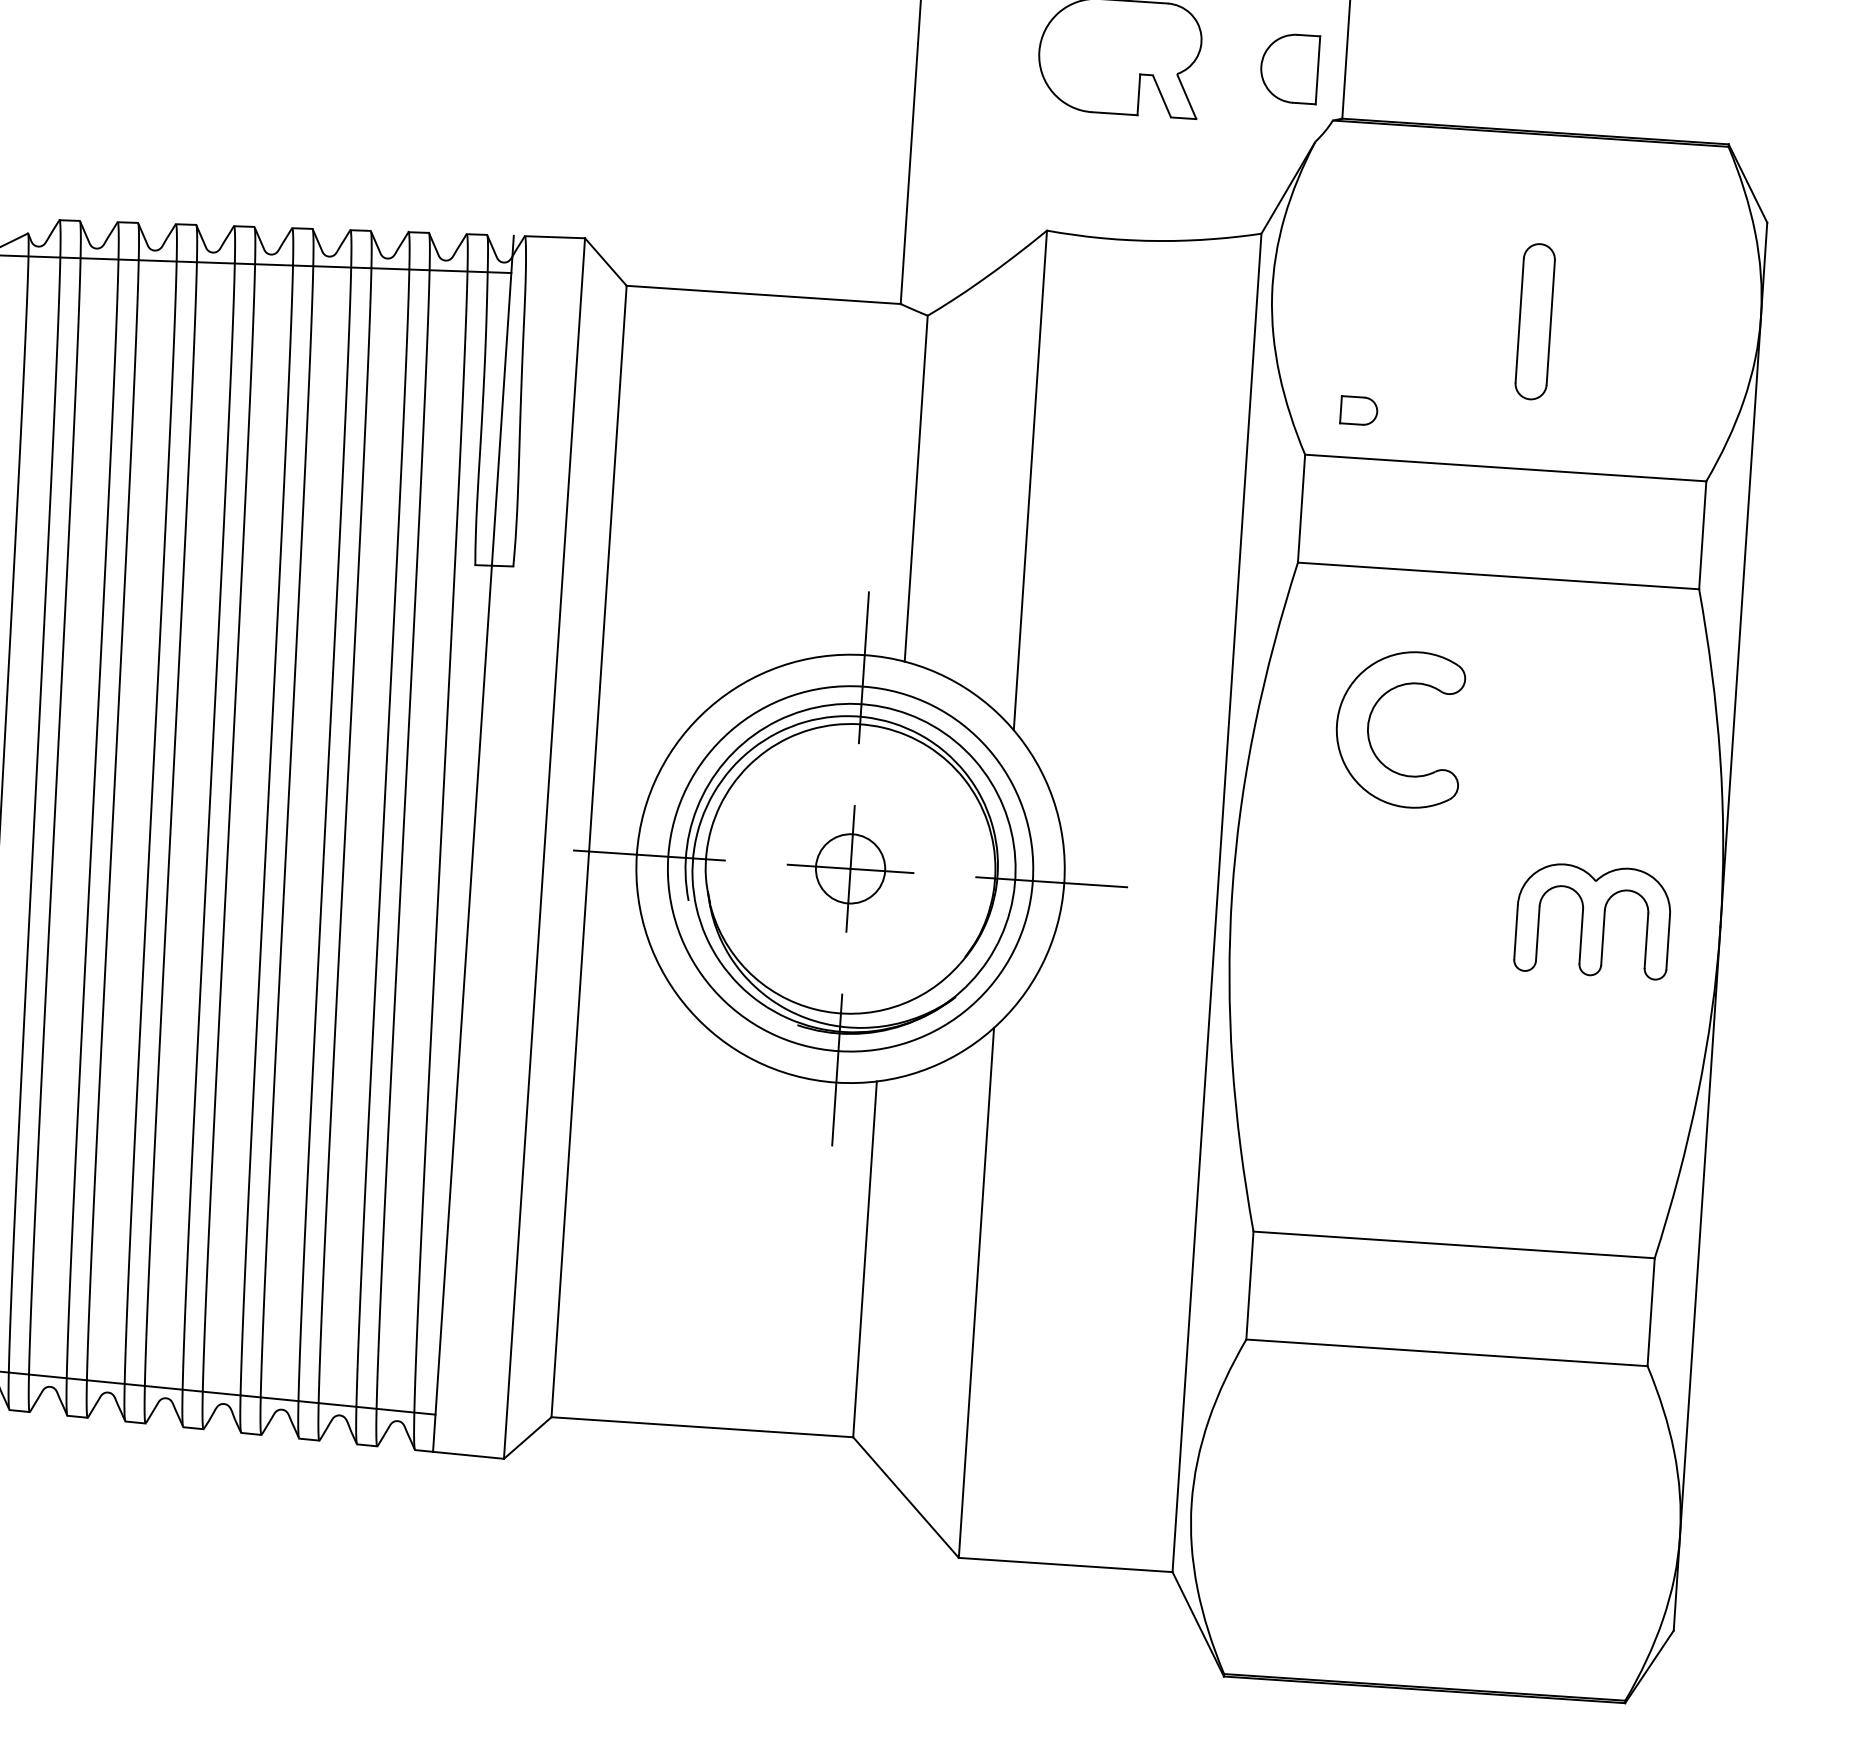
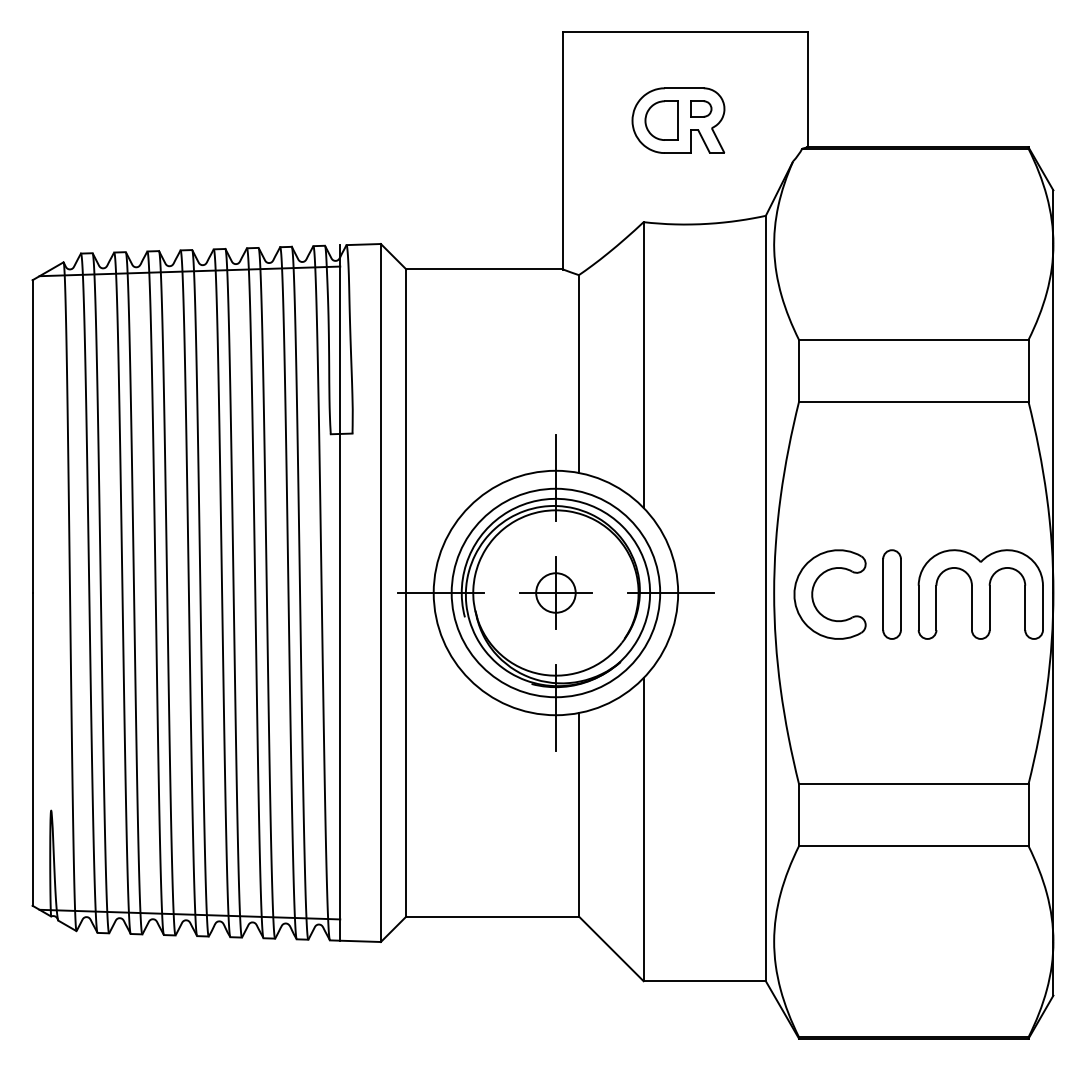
part: (1289, 68) -> (661, 120), moved
part: (1534, 321) -> (891, 594), moved
part: (1359, 410) -> (701, 108), moved
part: (1370, 726) -> (813, 594), moved
part: (1592, 920) -> (980, 594), size x1.43

